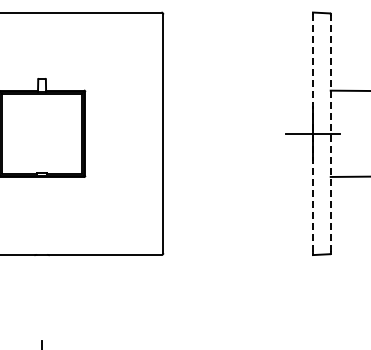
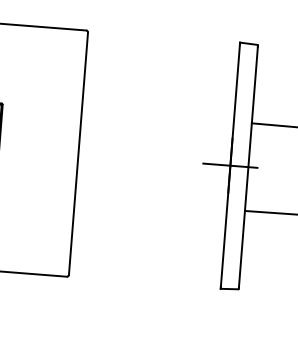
line: (330, 133) -> (248, 166), dashed -> solid
line: (312, 134) -> (229, 166), dashed -> solid

